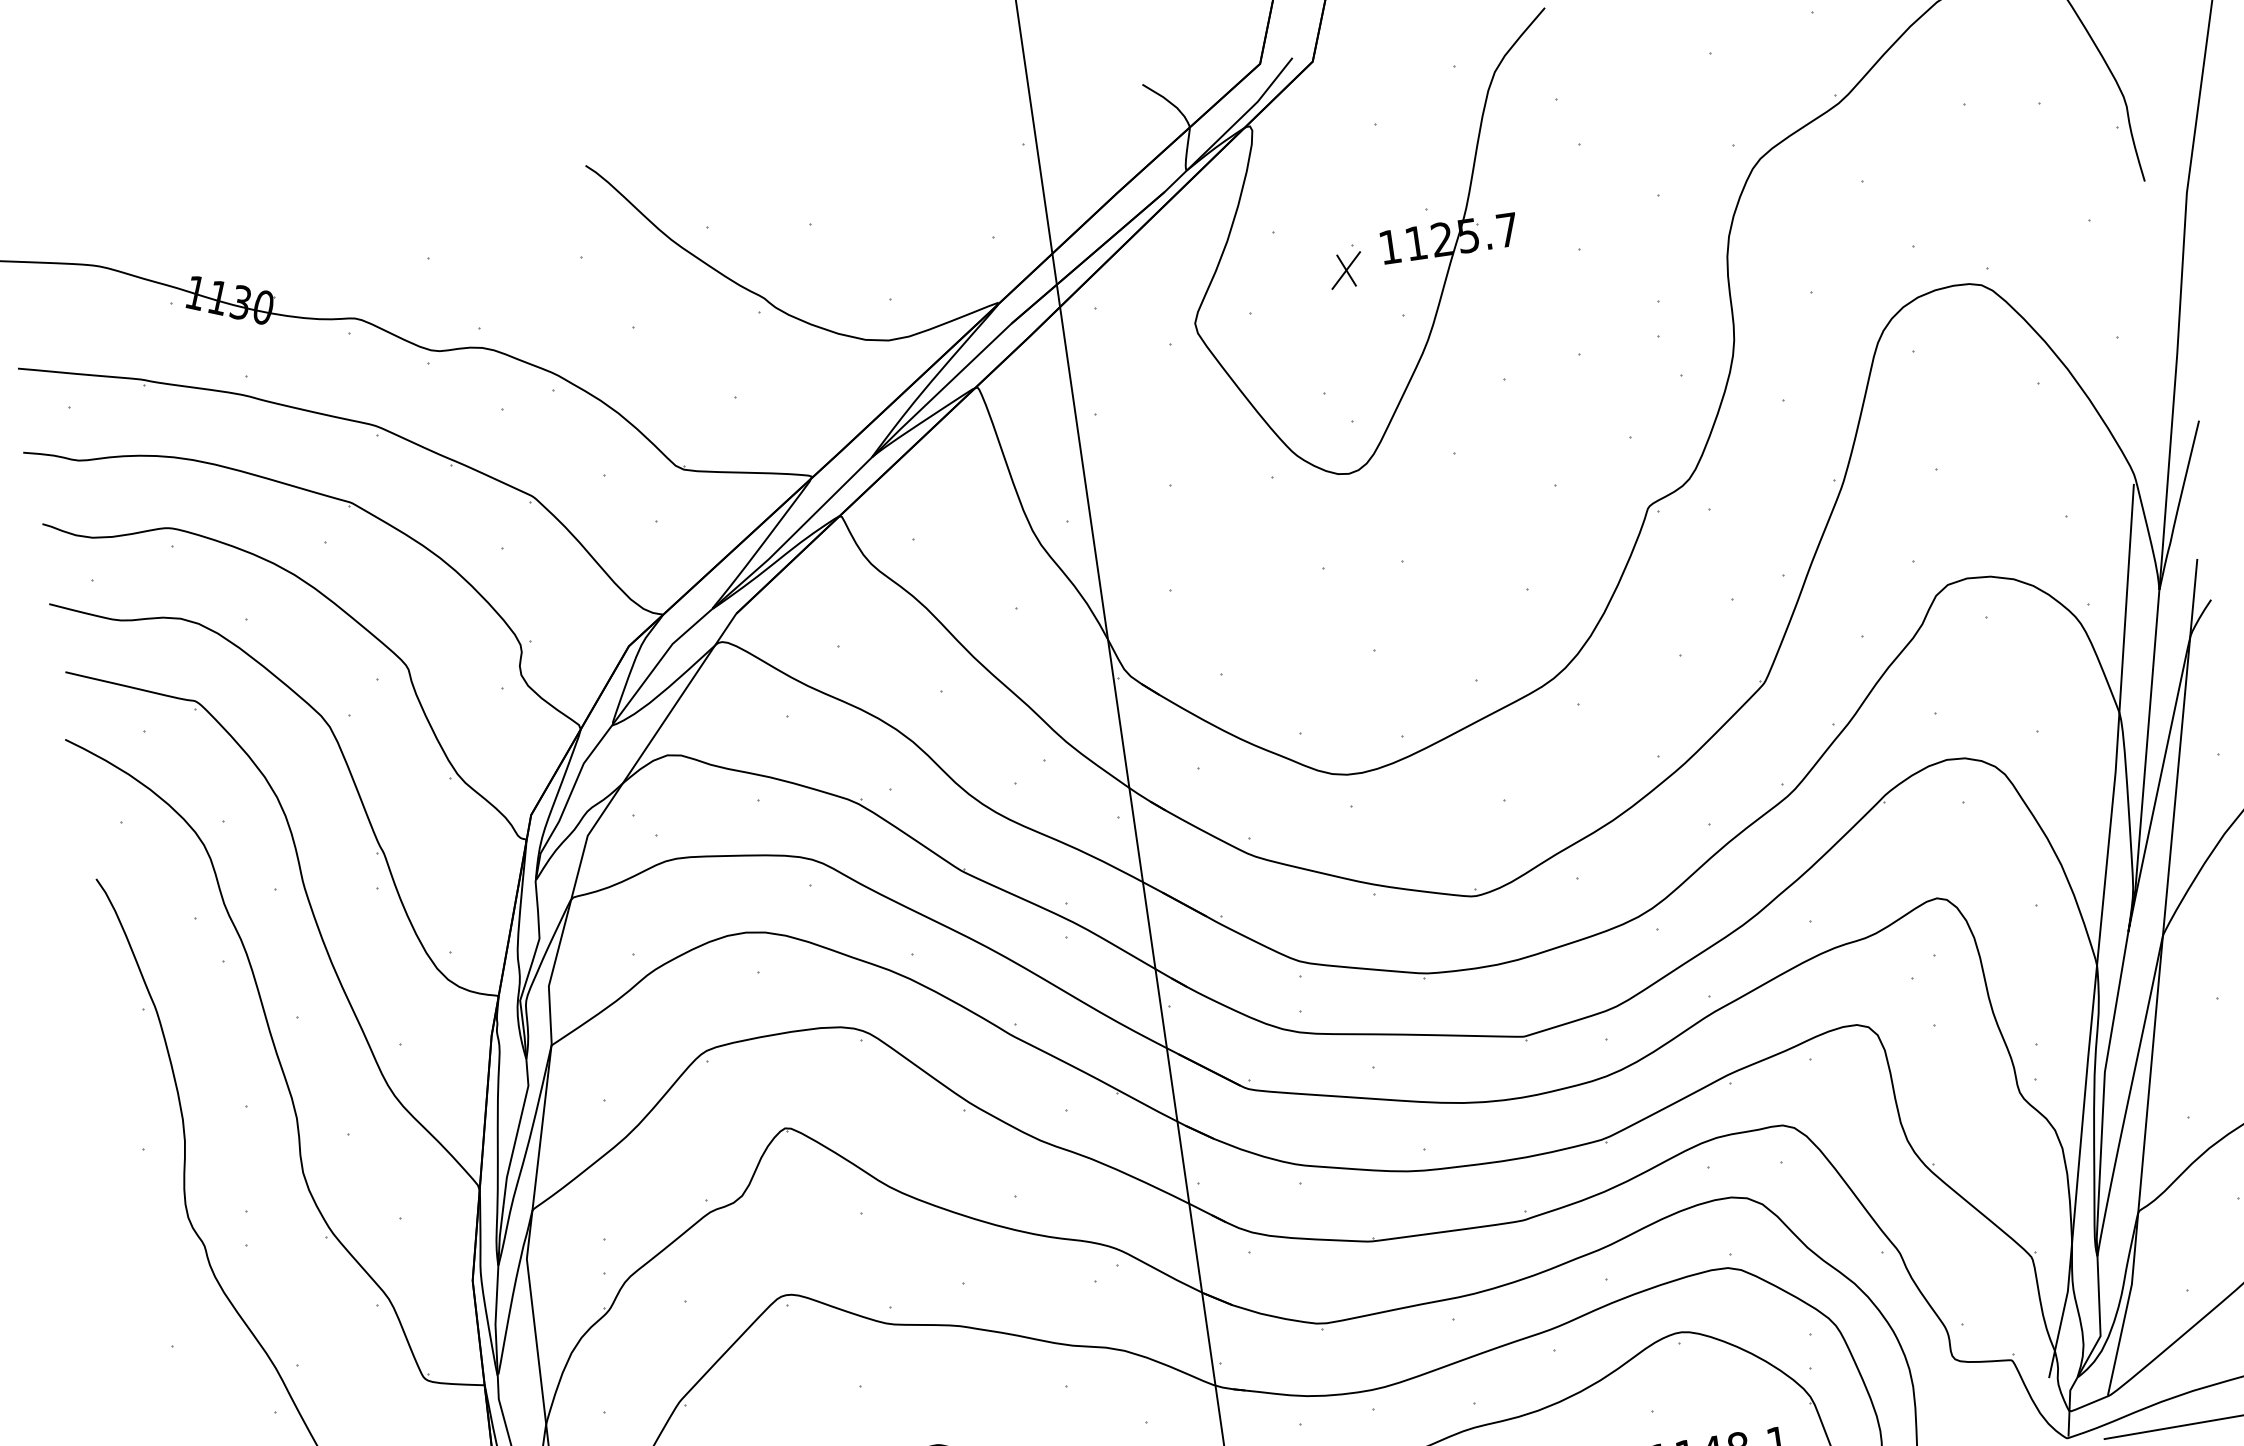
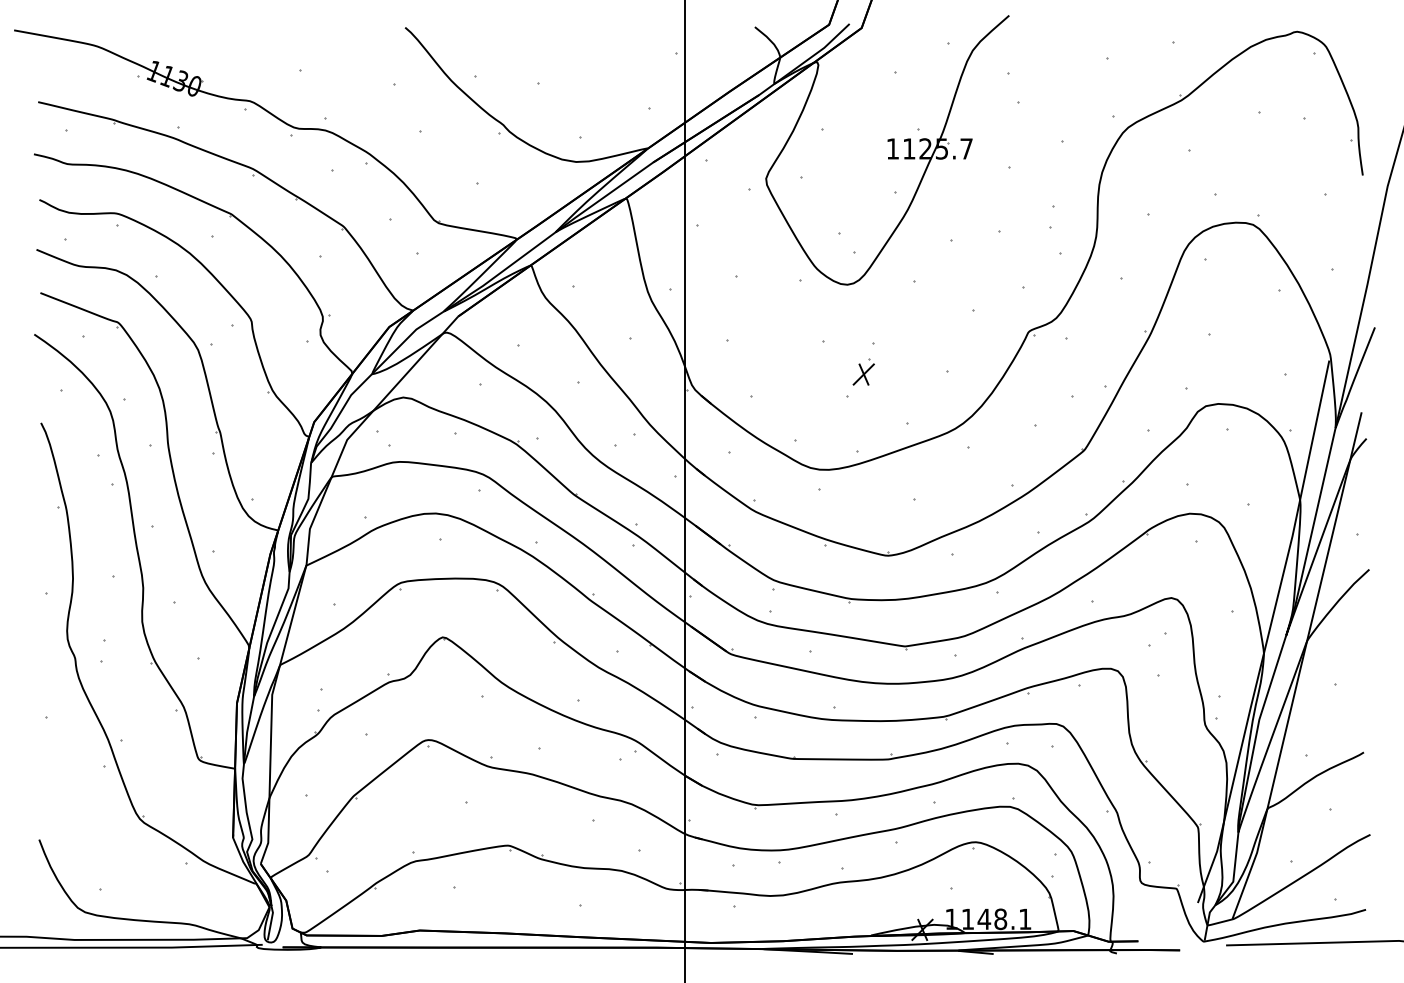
part: (1345, 265) -> (863, 371), moved

